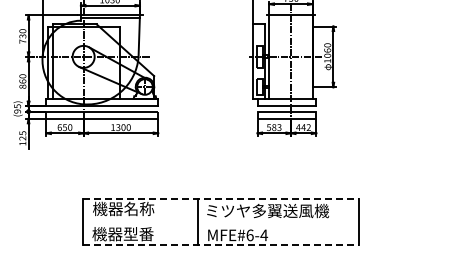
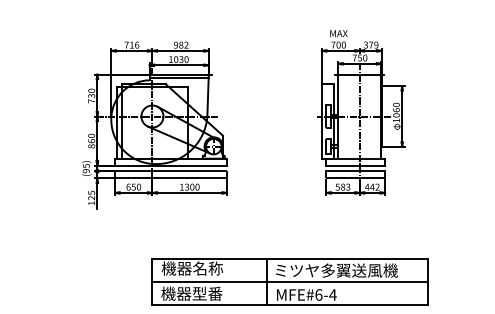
line: (220, 198) -> (289, 258), dashed -> solid
line: (220, 221) -> (289, 281), added
line: (220, 244) -> (289, 304), dashed -> solid

